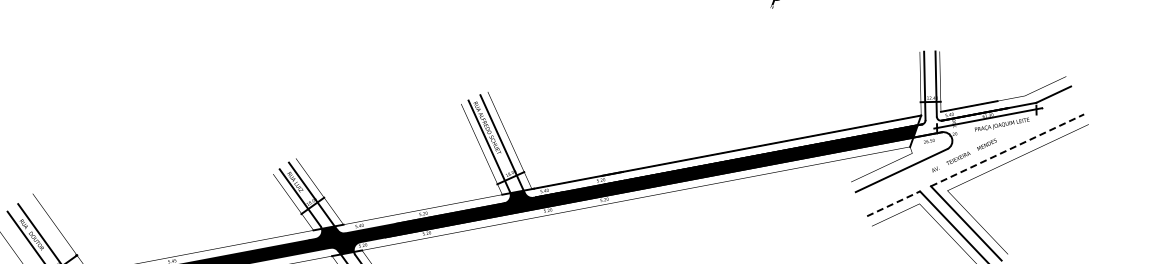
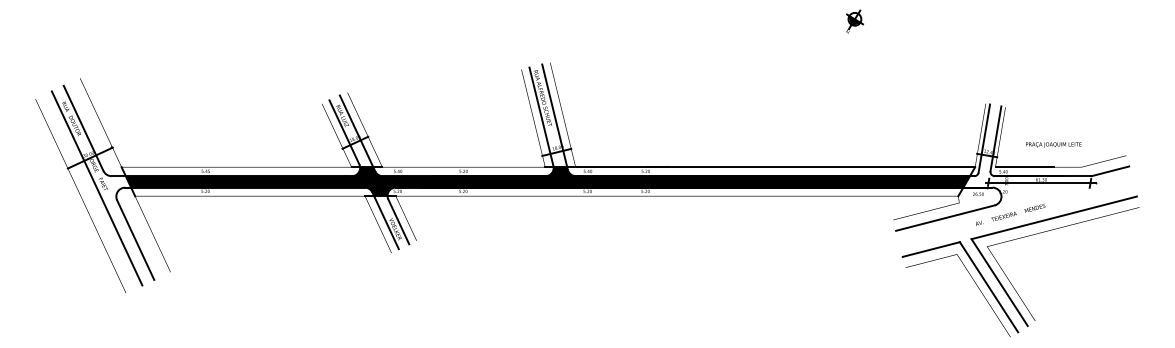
text: (1001, 124) -> (1053, 144), moved
line: (1007, 149) -> (1054, 217), dashed -> solid
line: (893, 203) -> (931, 249), dashed -> solid

